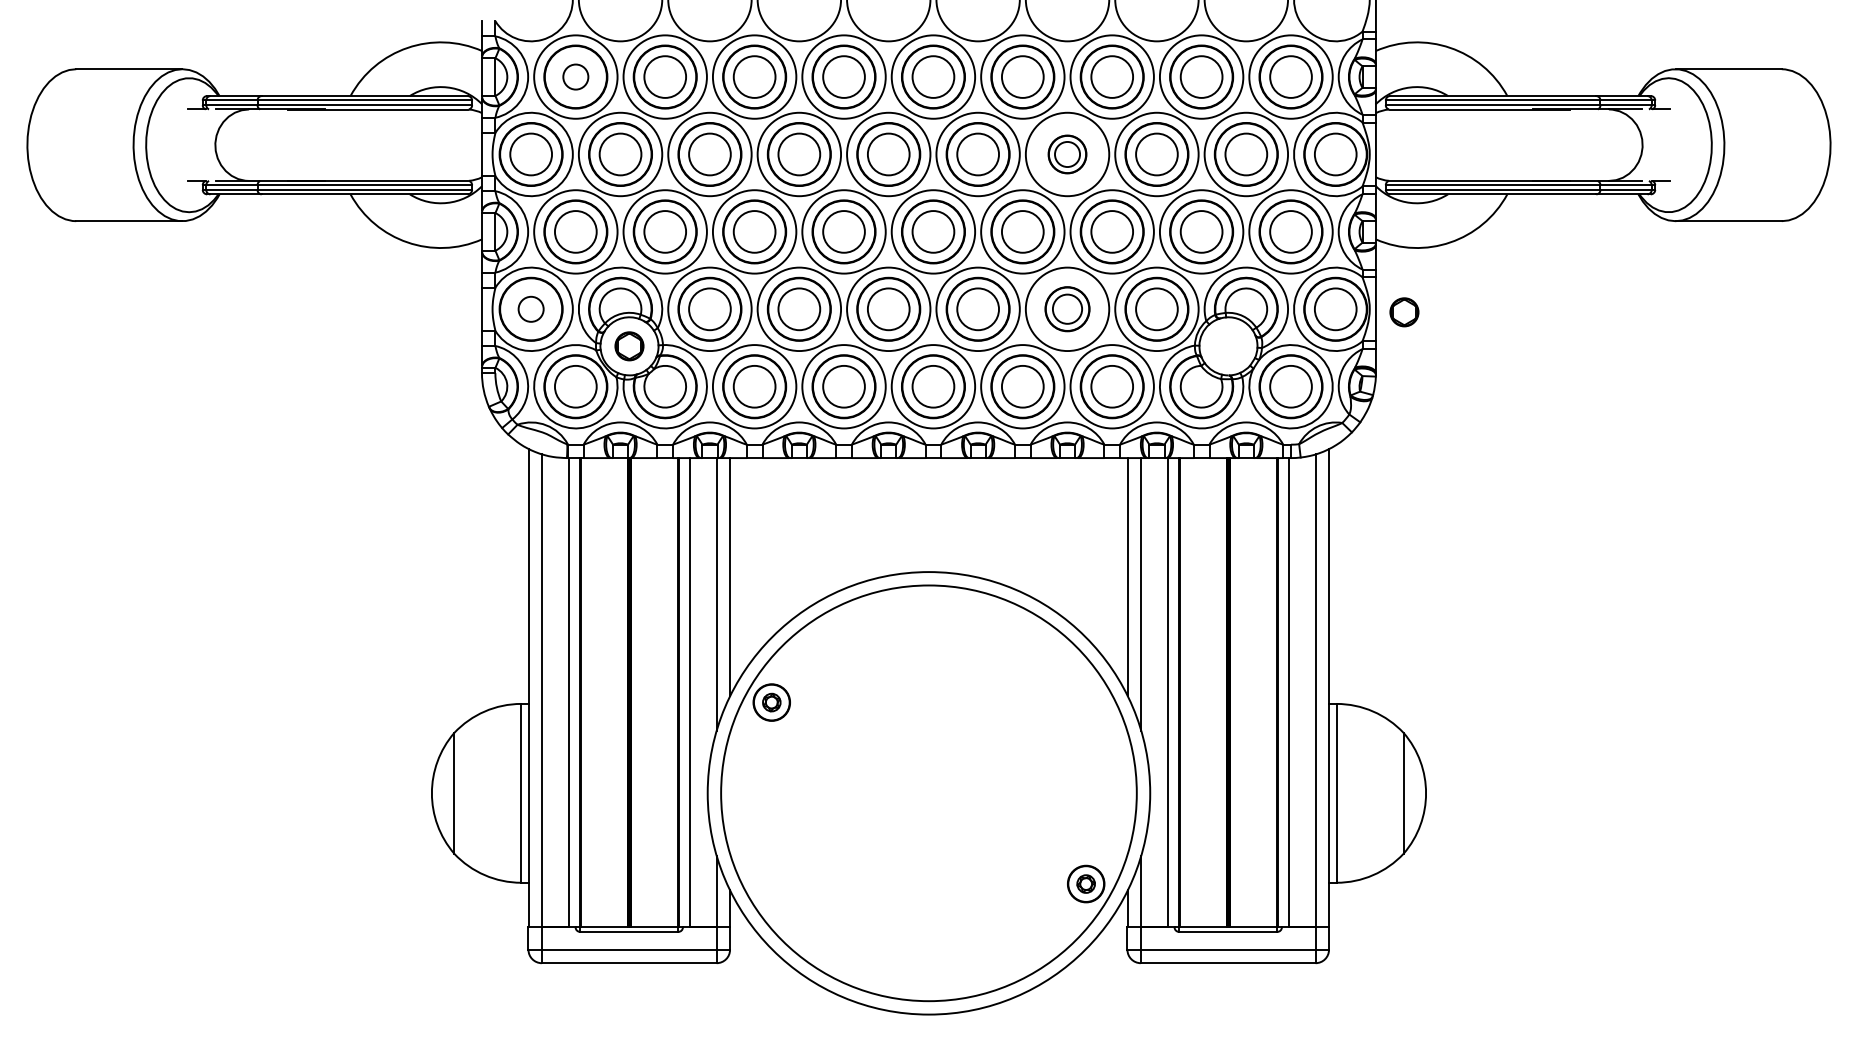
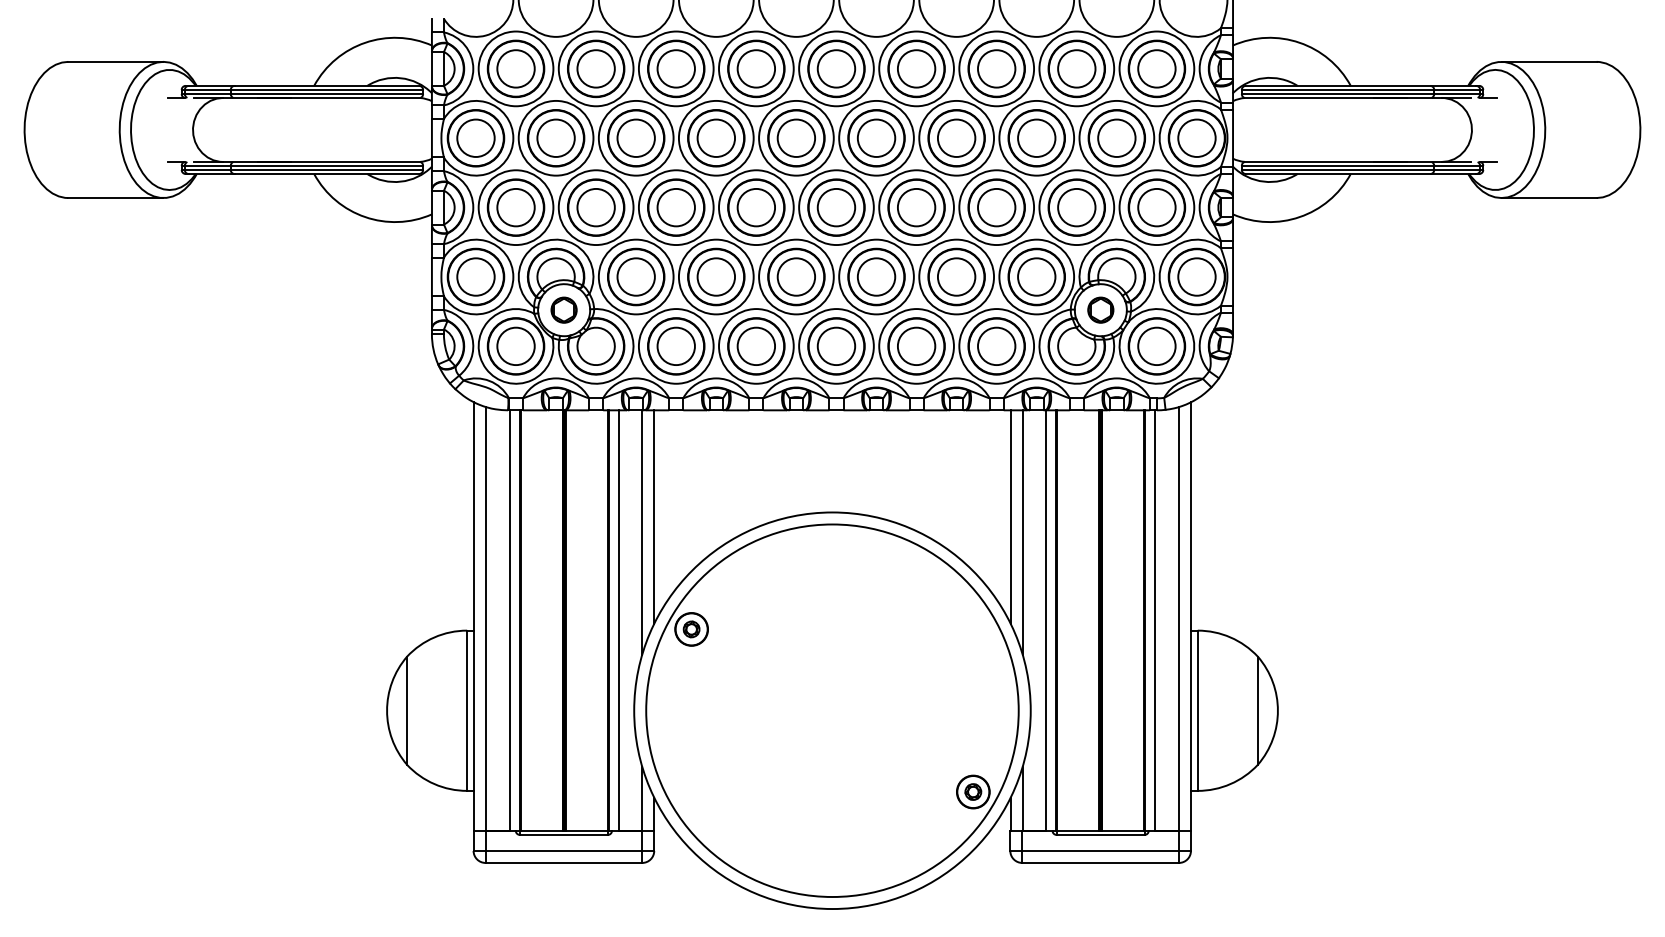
circle: (575, 76) -> (515, 68), size x1.67
part: (1067, 154) -> (956, 138), size x1.67
part: (1067, 308) -> (956, 276), size x1.43
circle: (531, 309) -> (476, 277), size x1.67
part: (1404, 312) -> (1100, 310), moved

